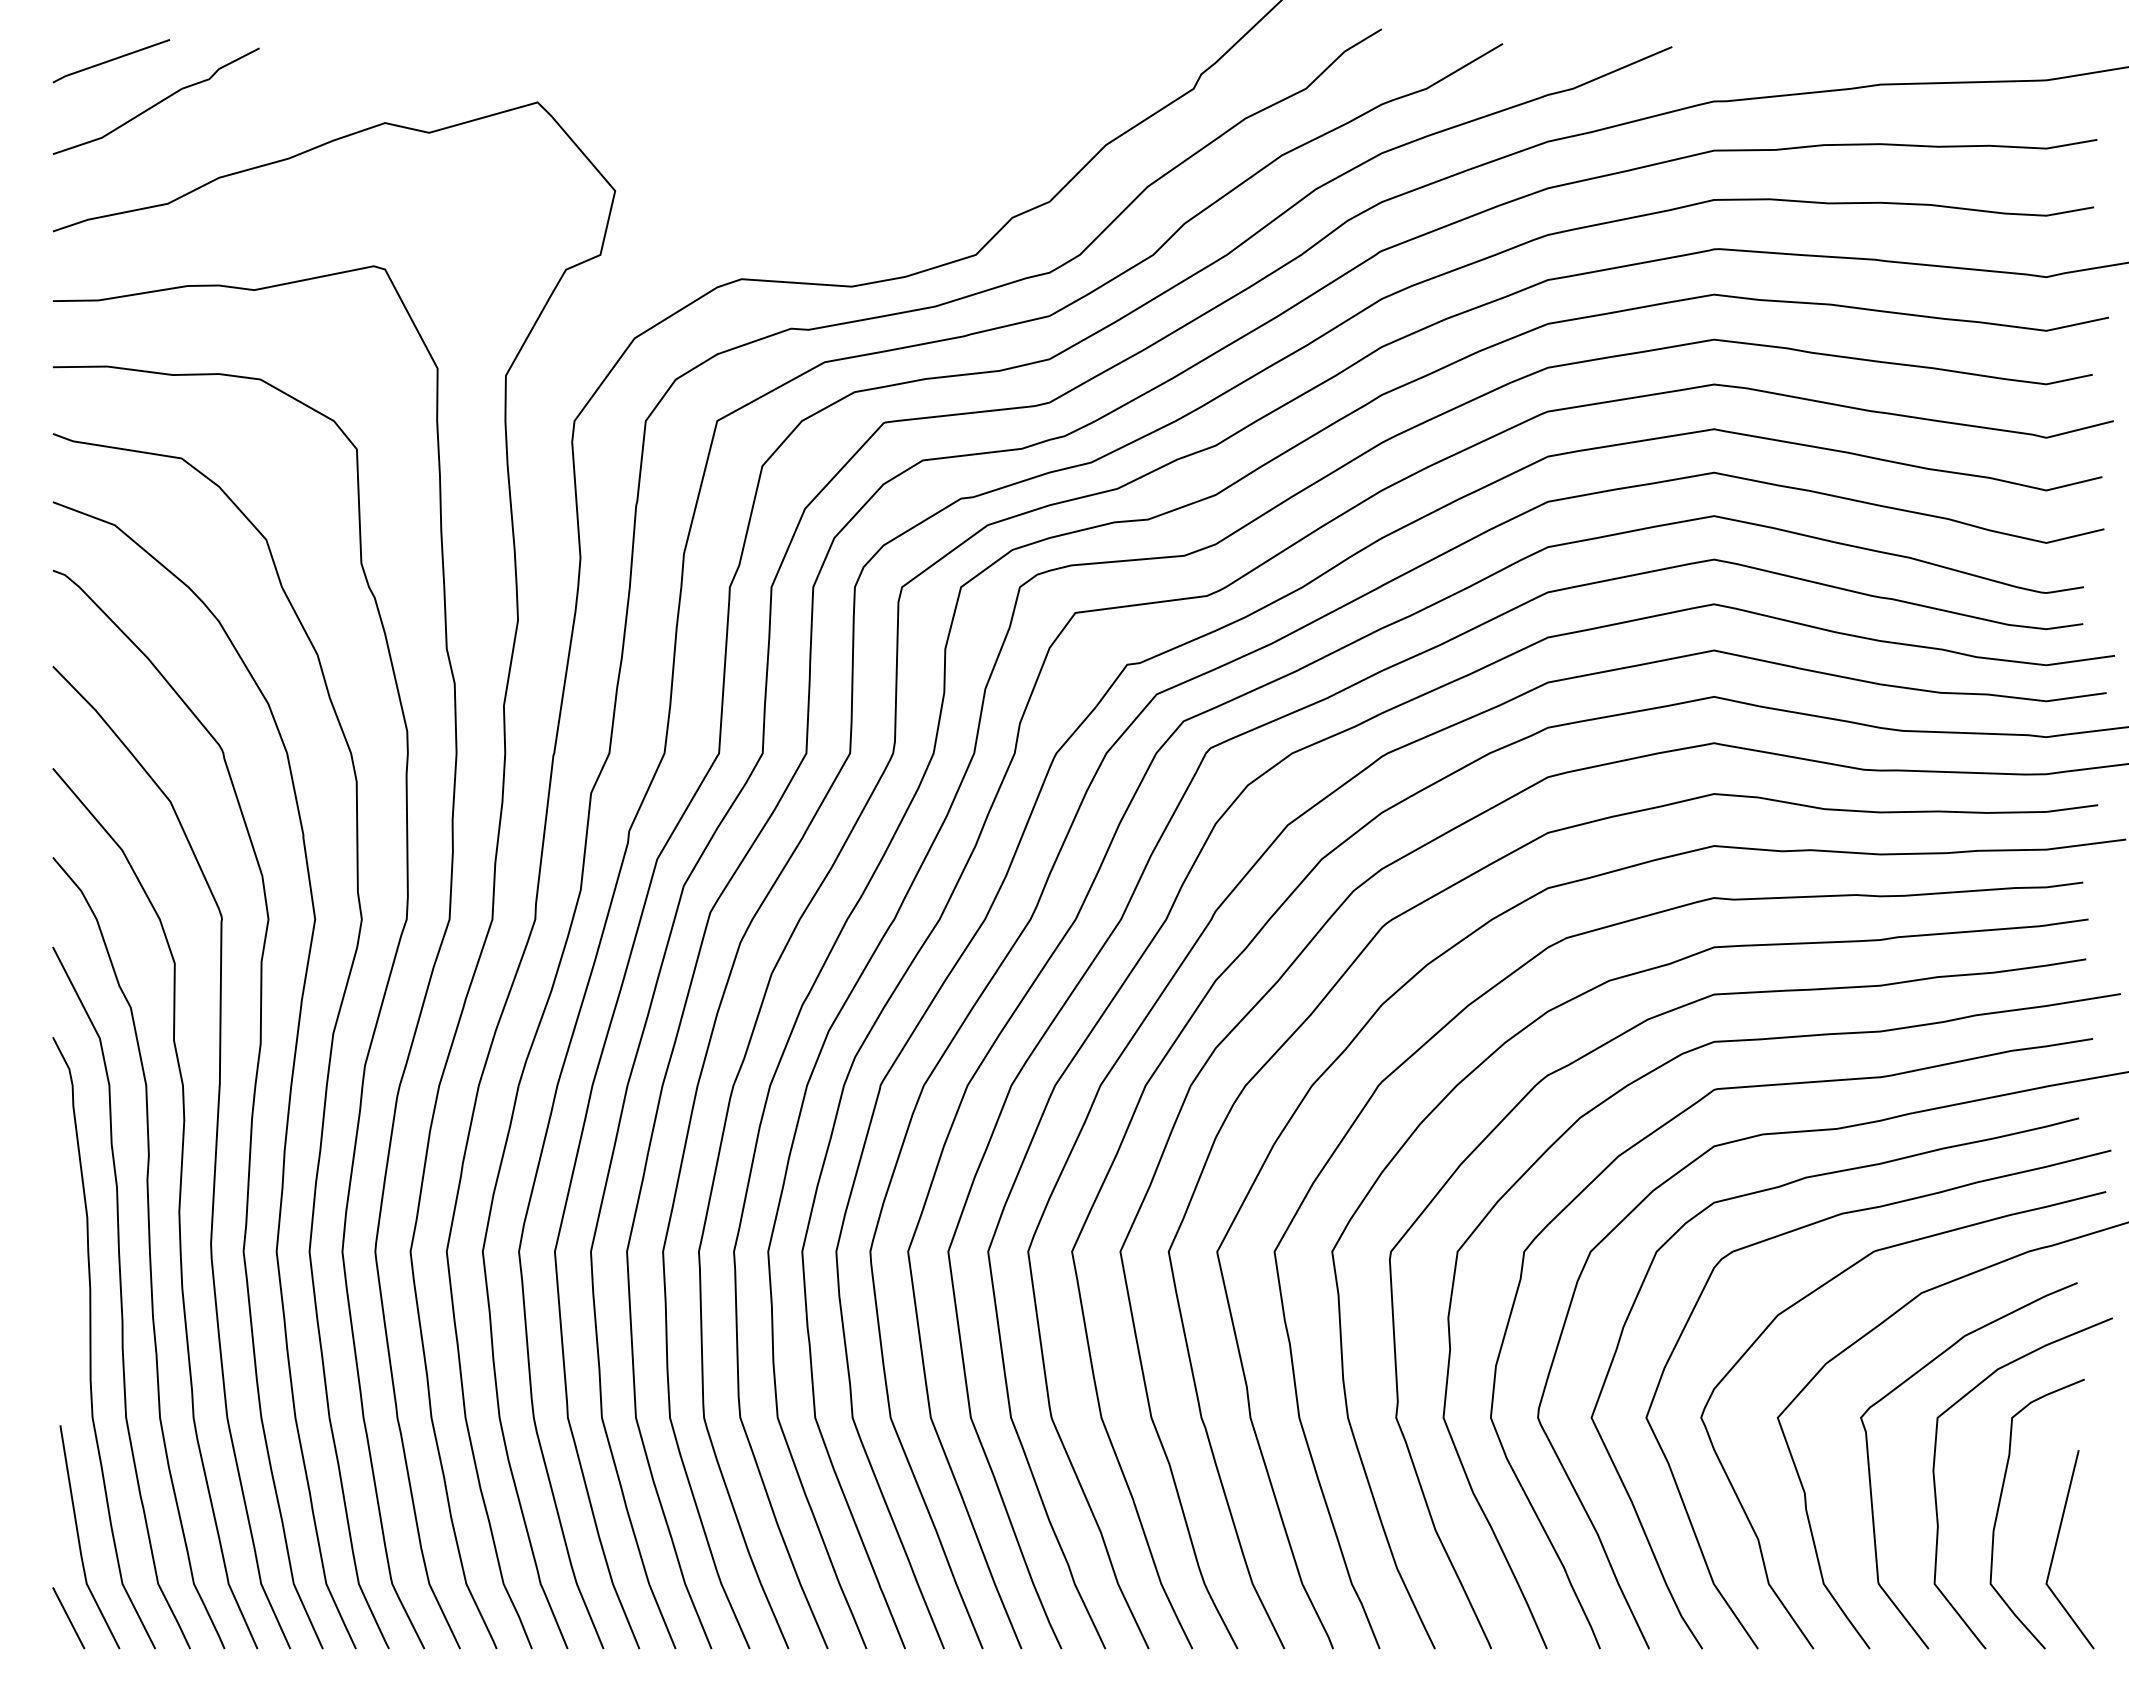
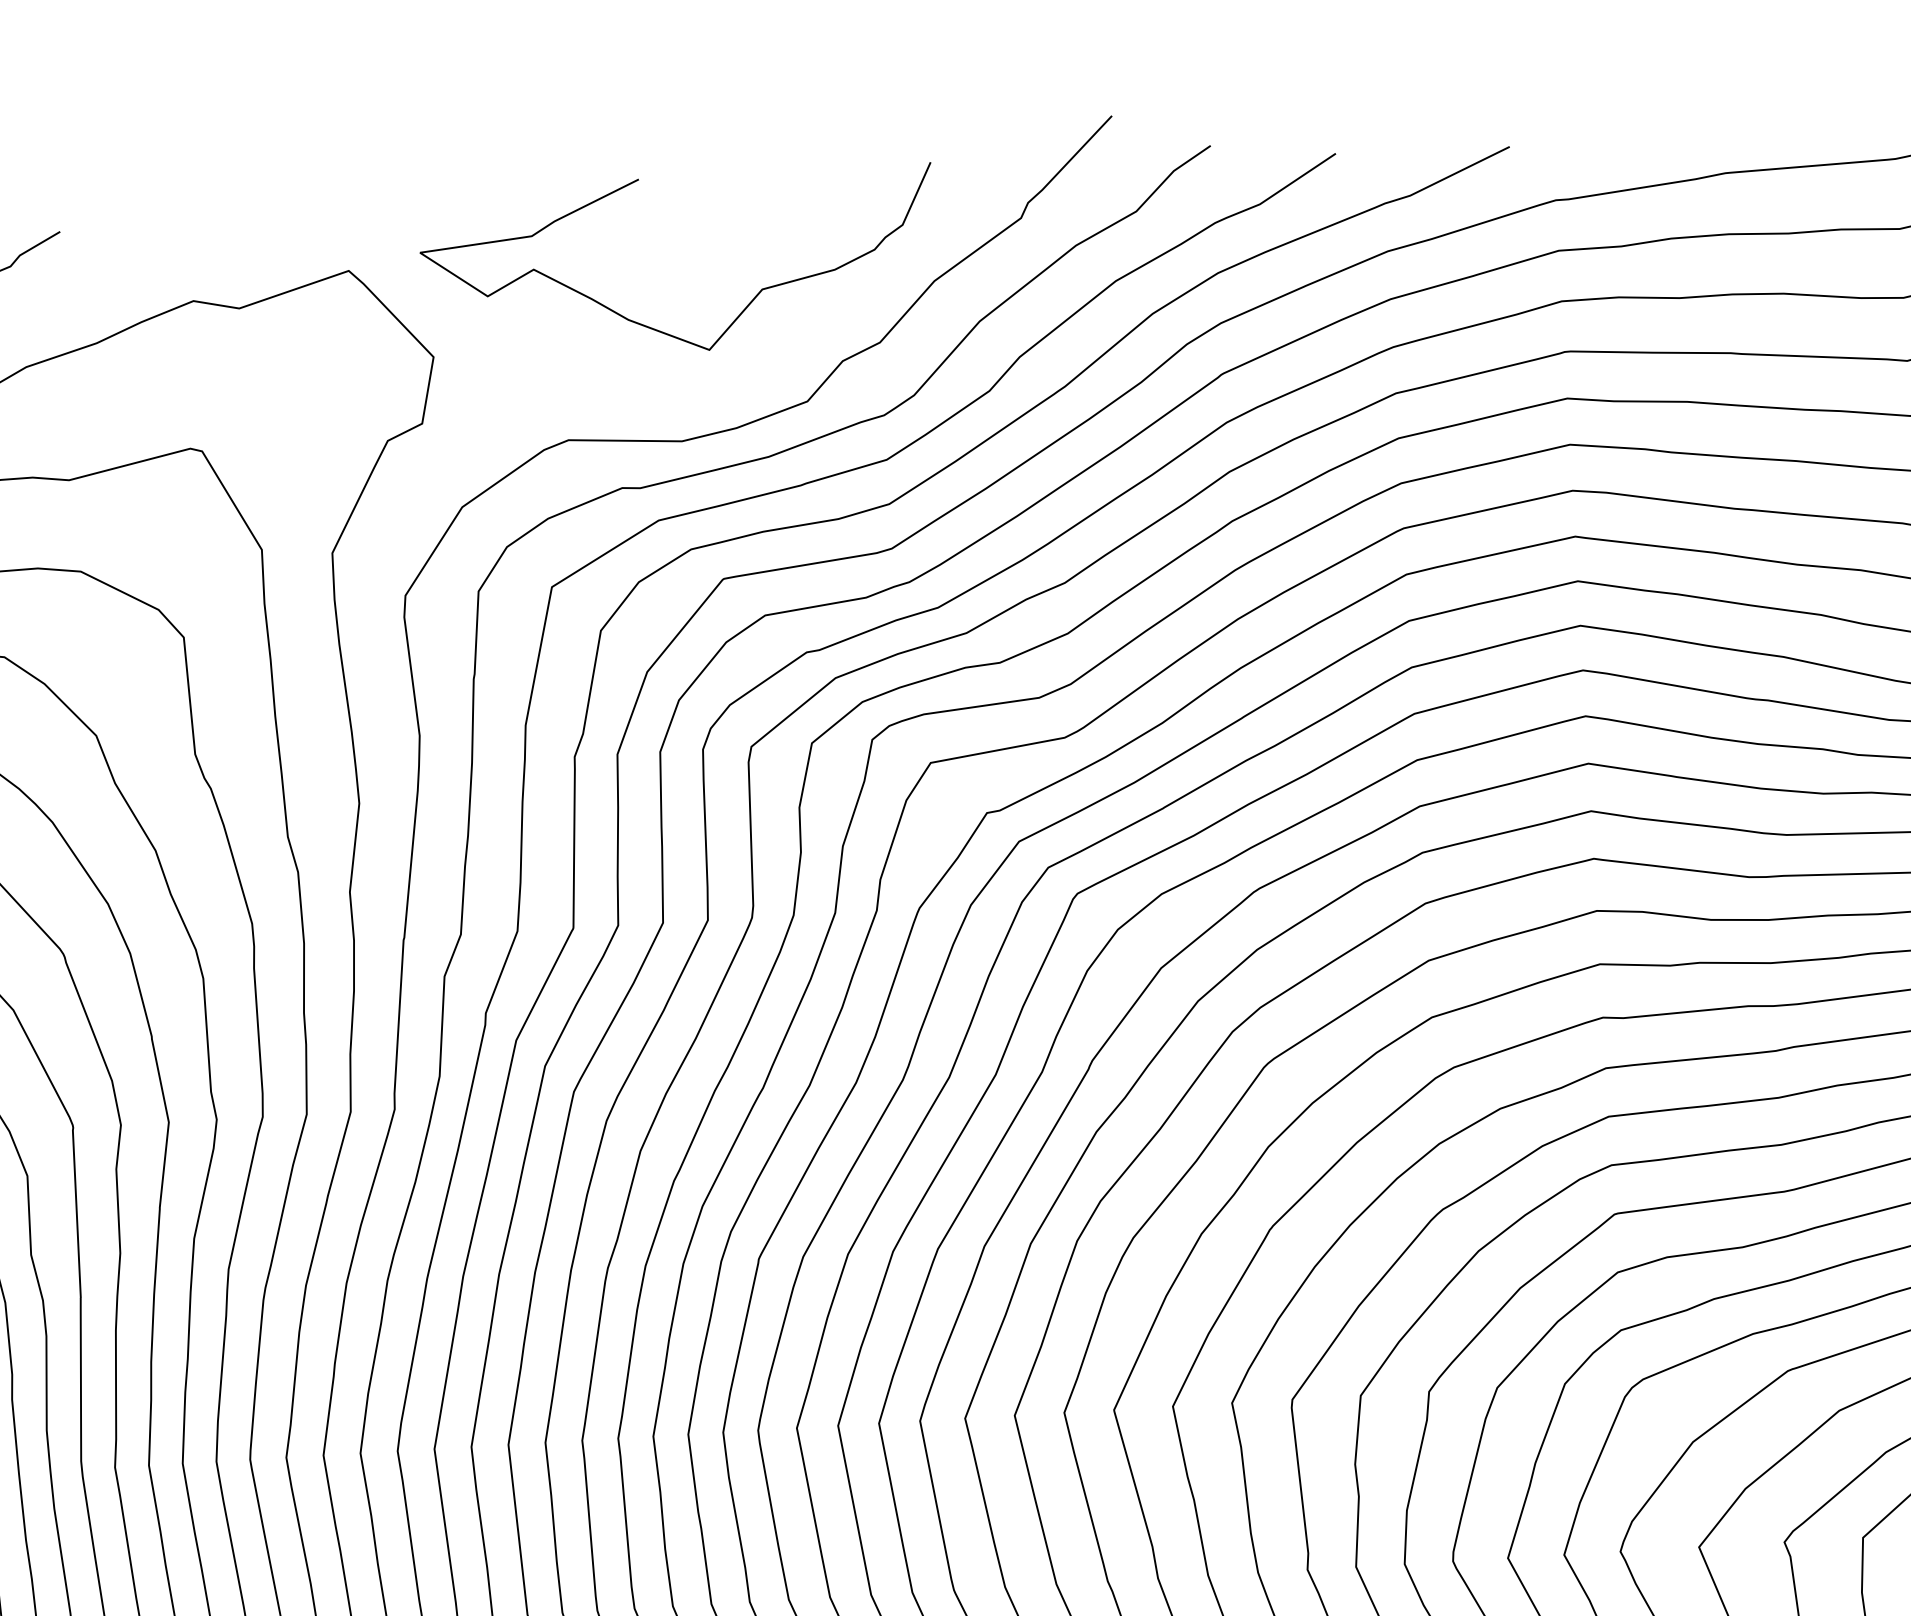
curve: (829, 174) -> (652, 327), added

